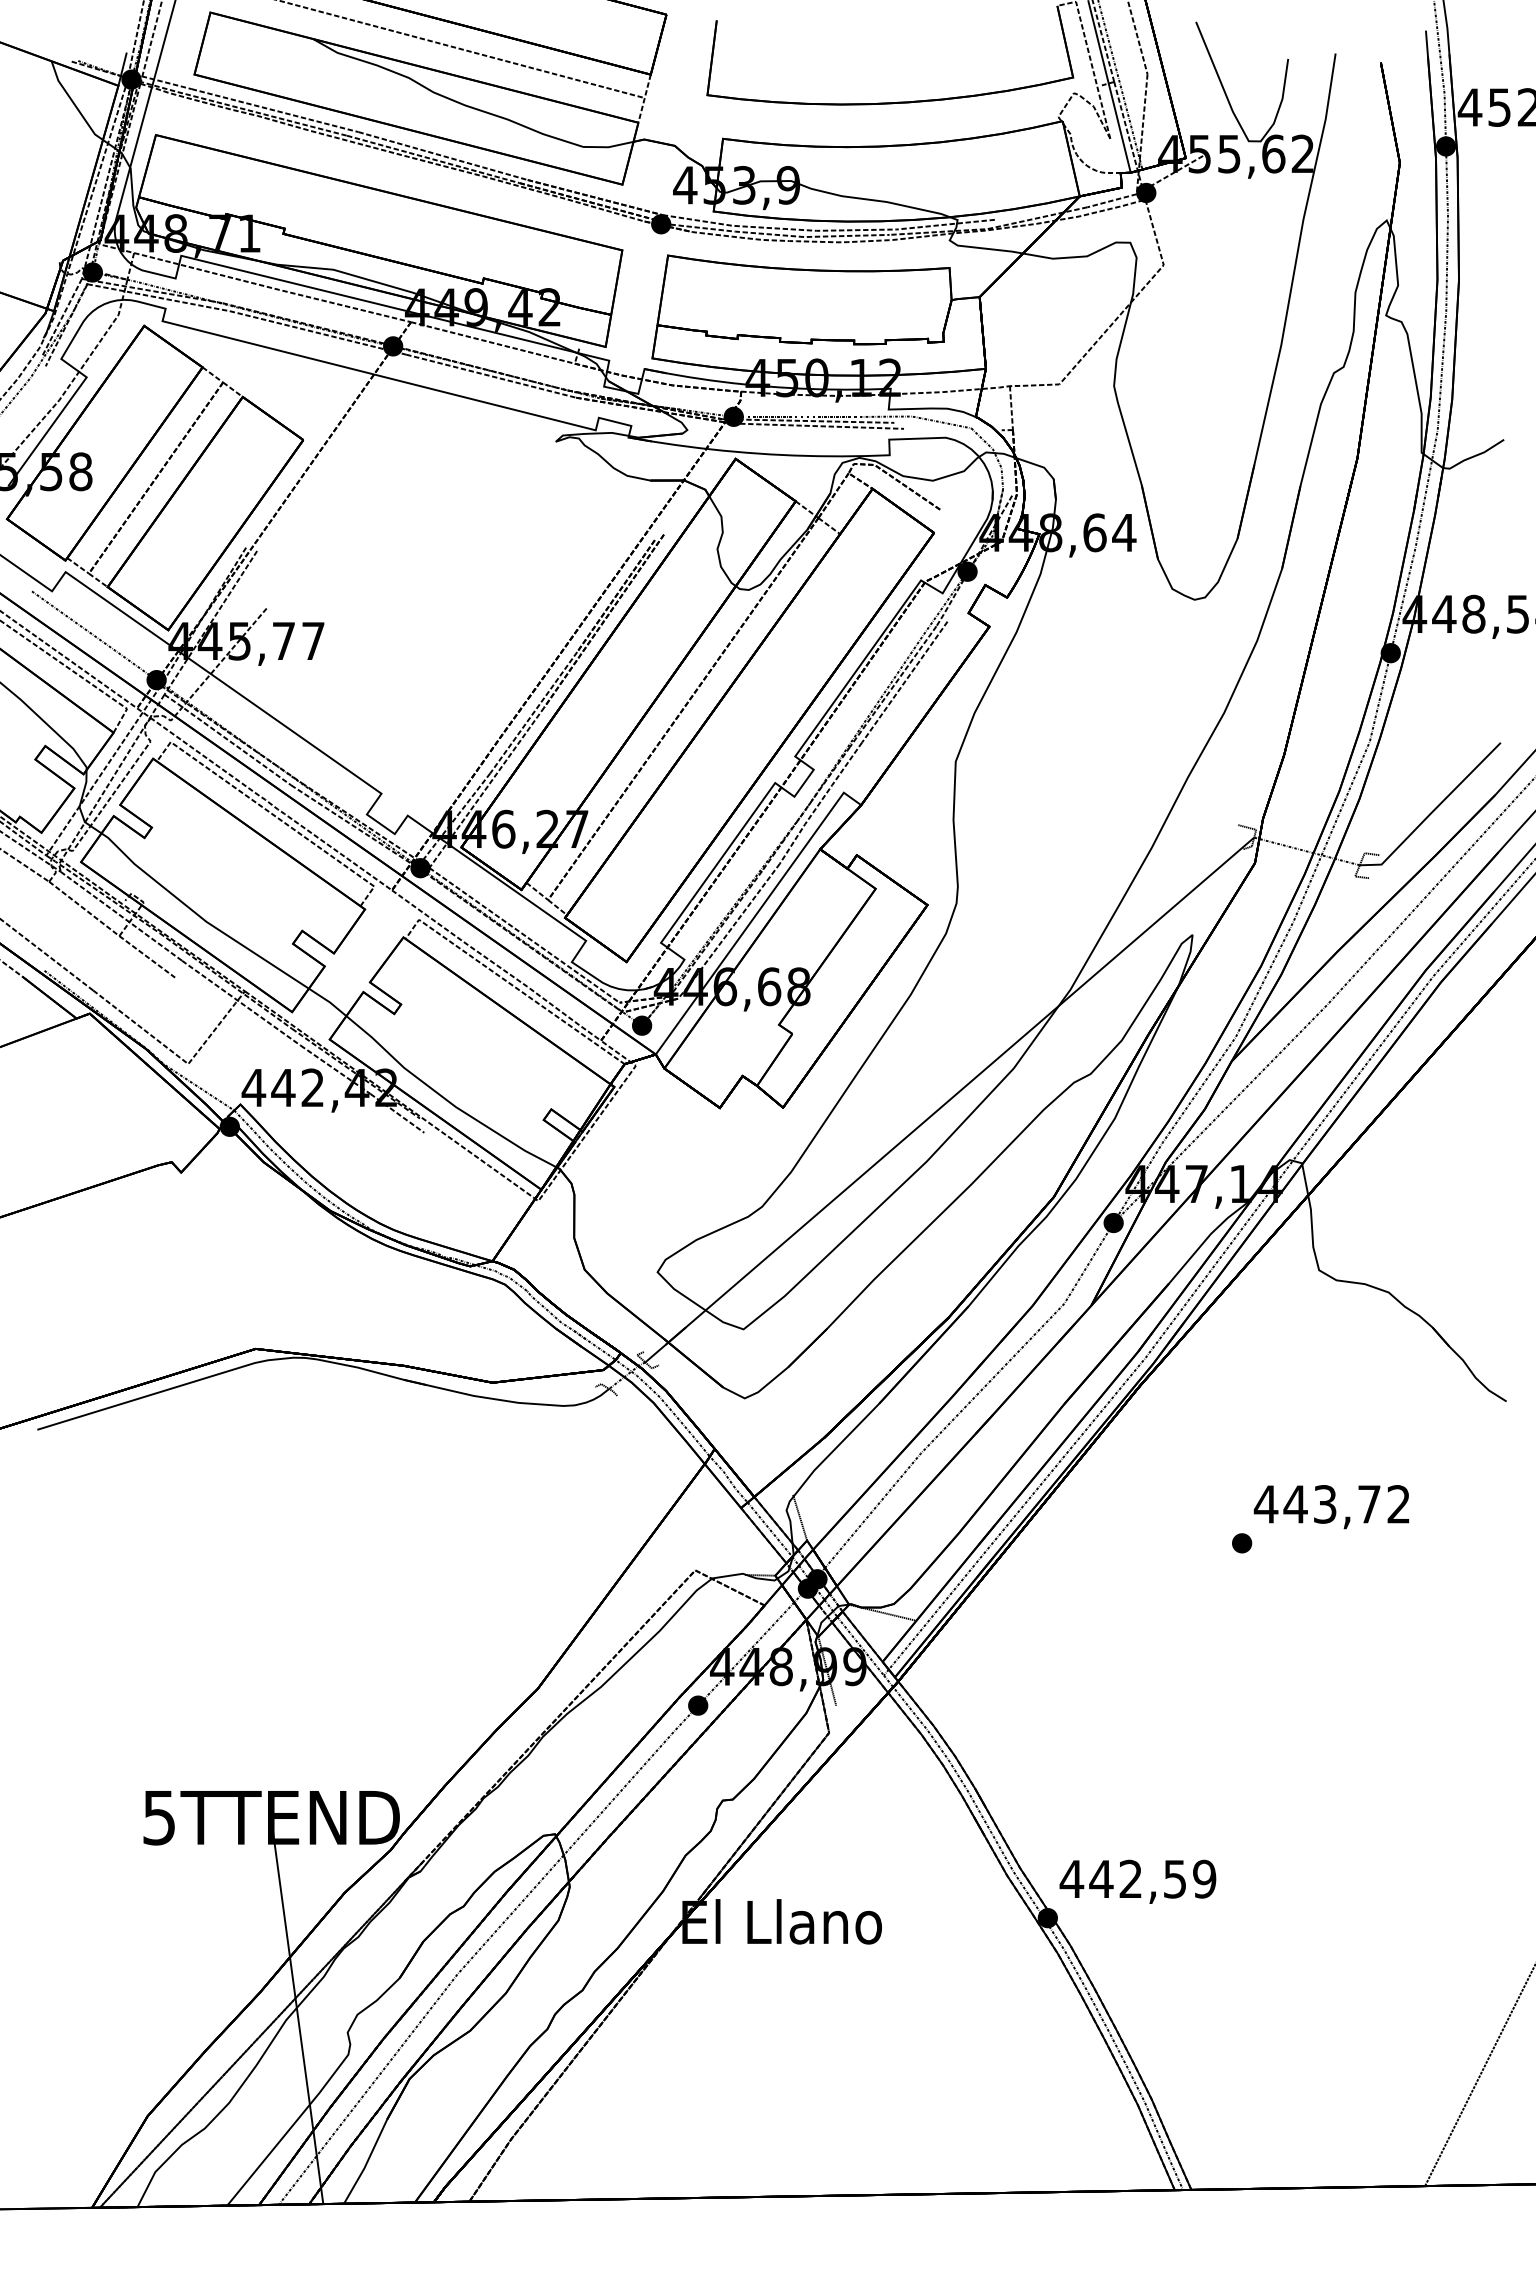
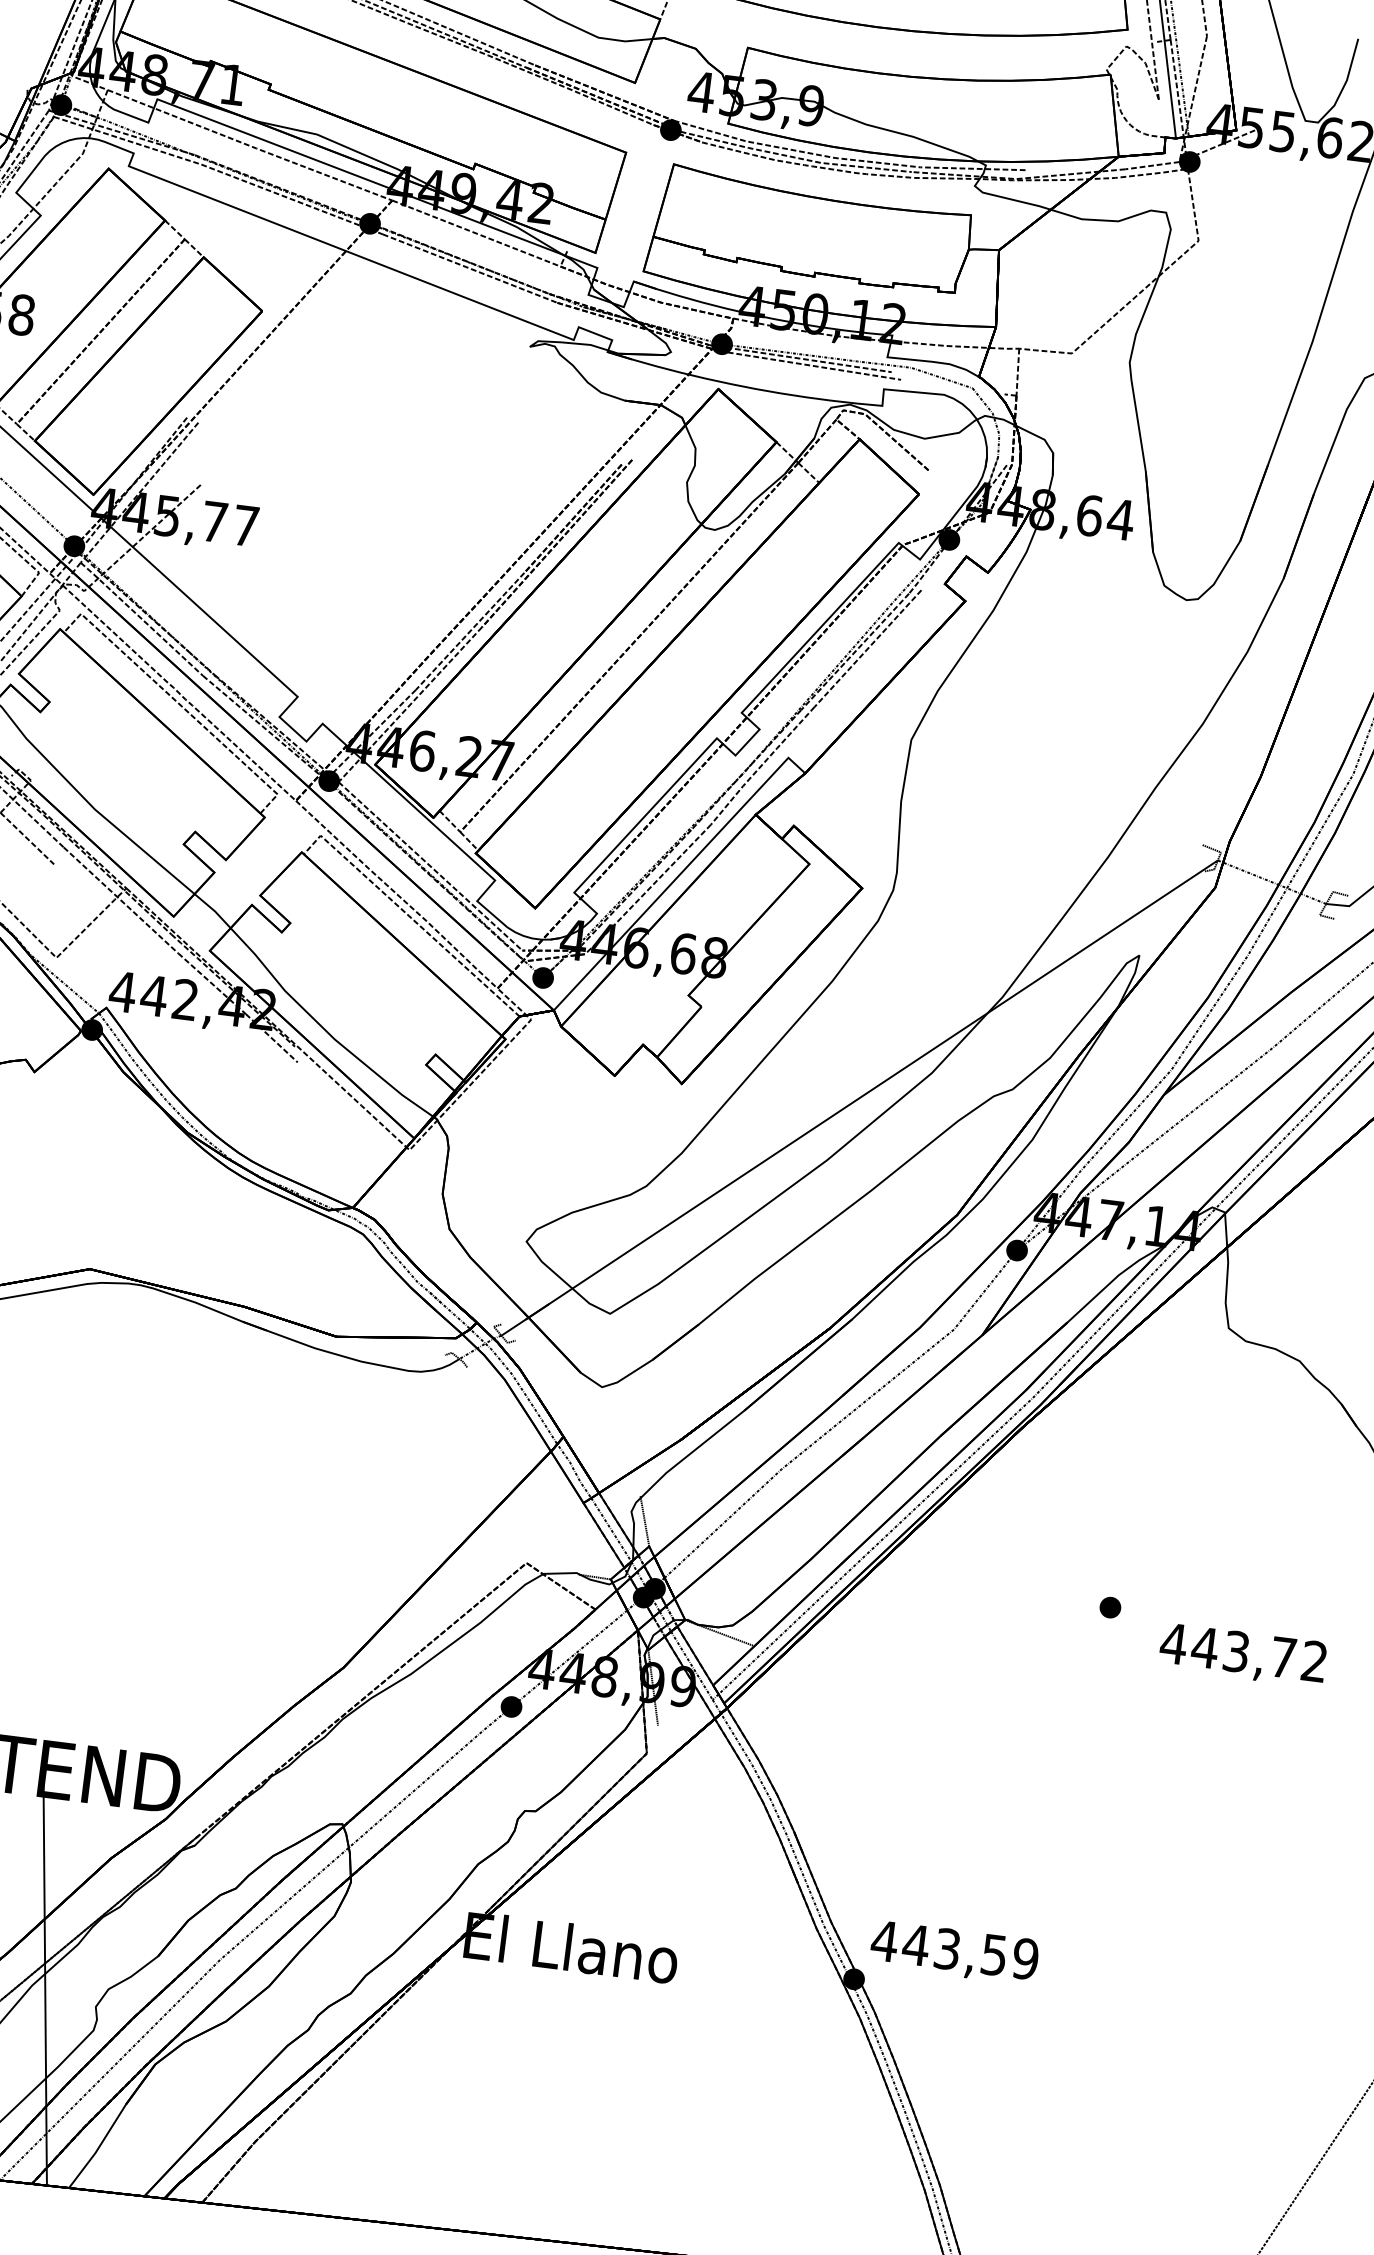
text: (1331, 1507) -> (1242, 1655), moved
text: (1130, 1879) -> (946, 1949), 442,59 -> 443,59

